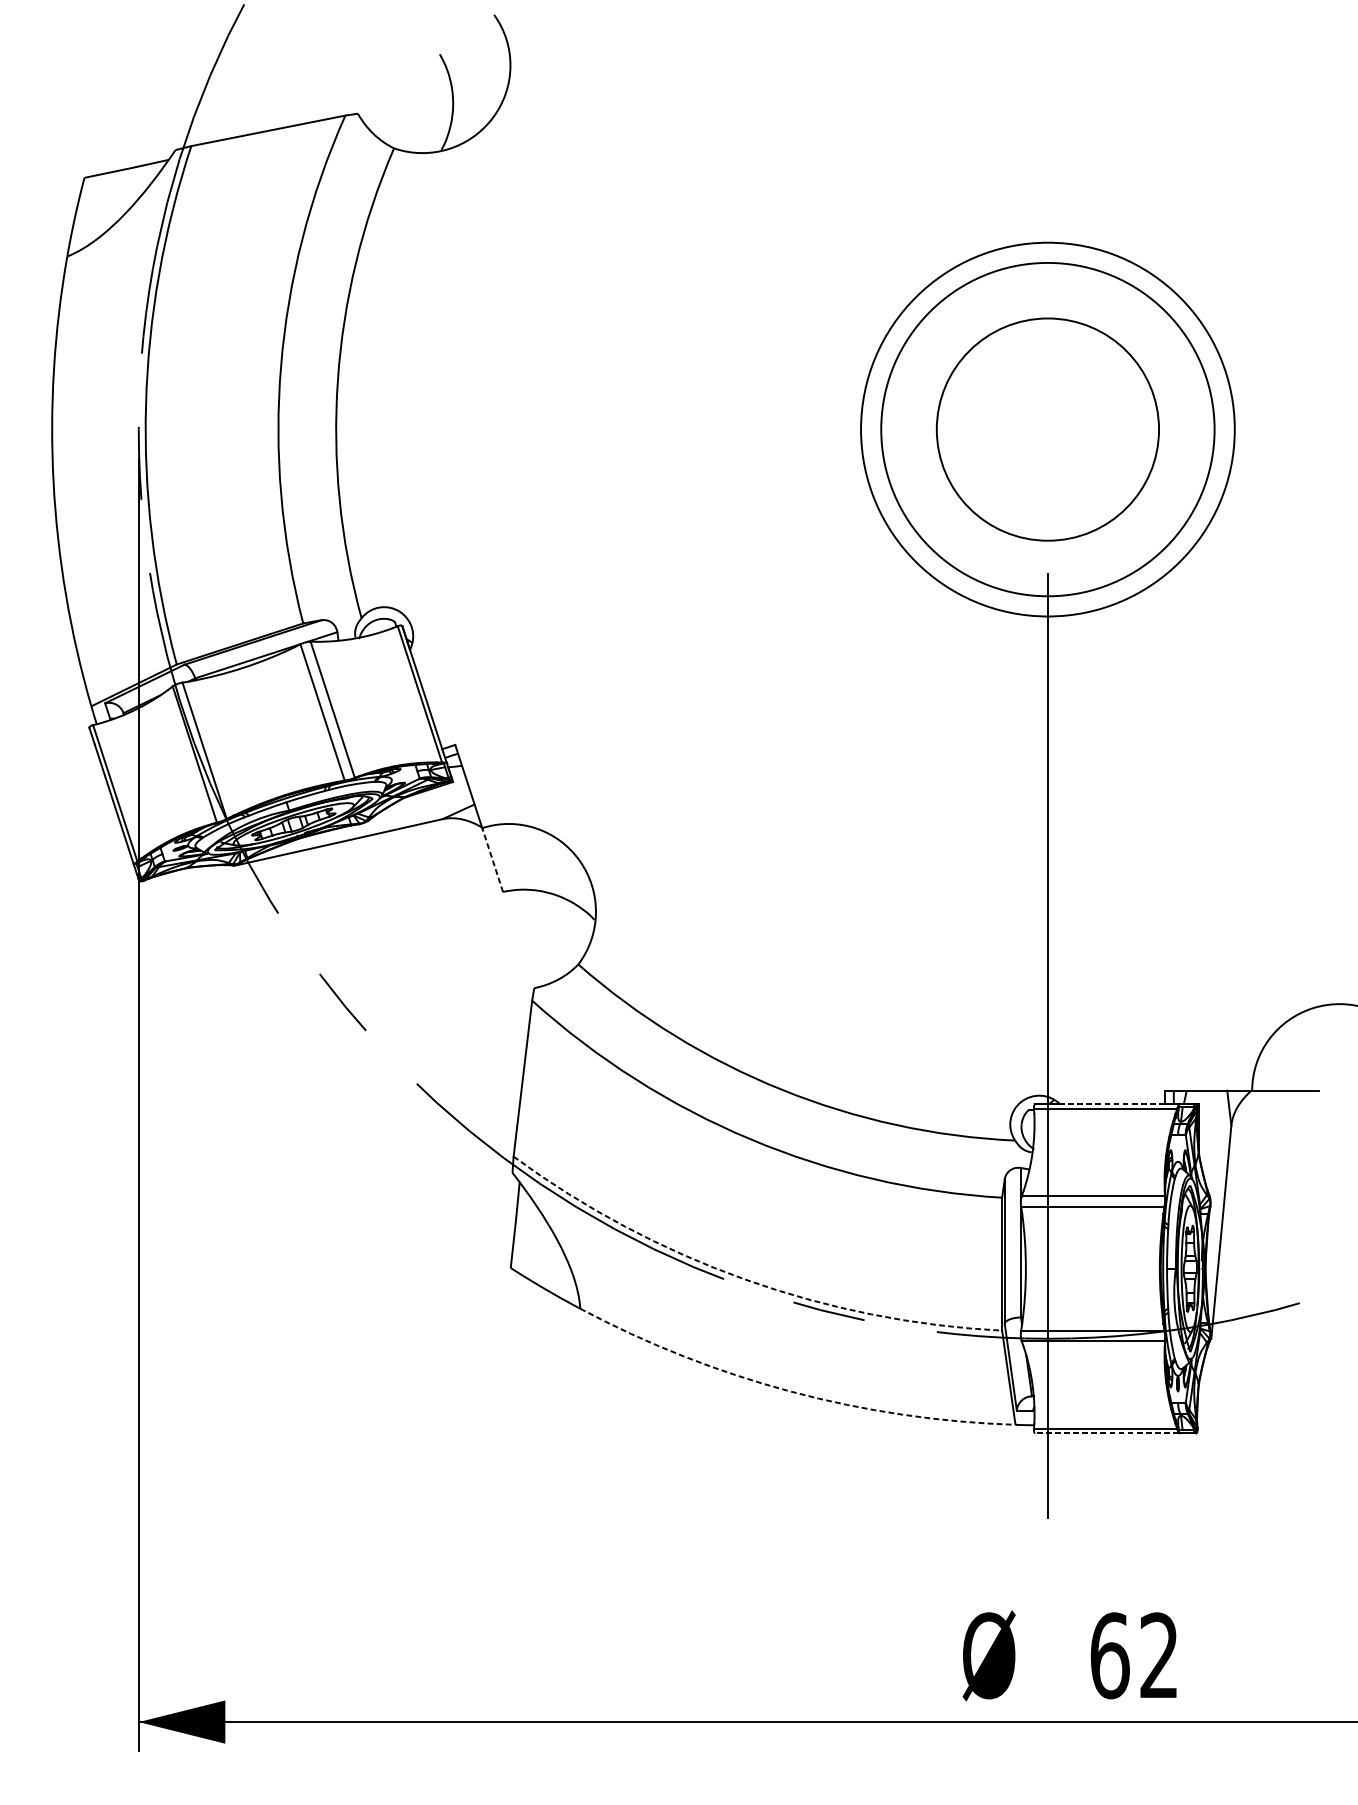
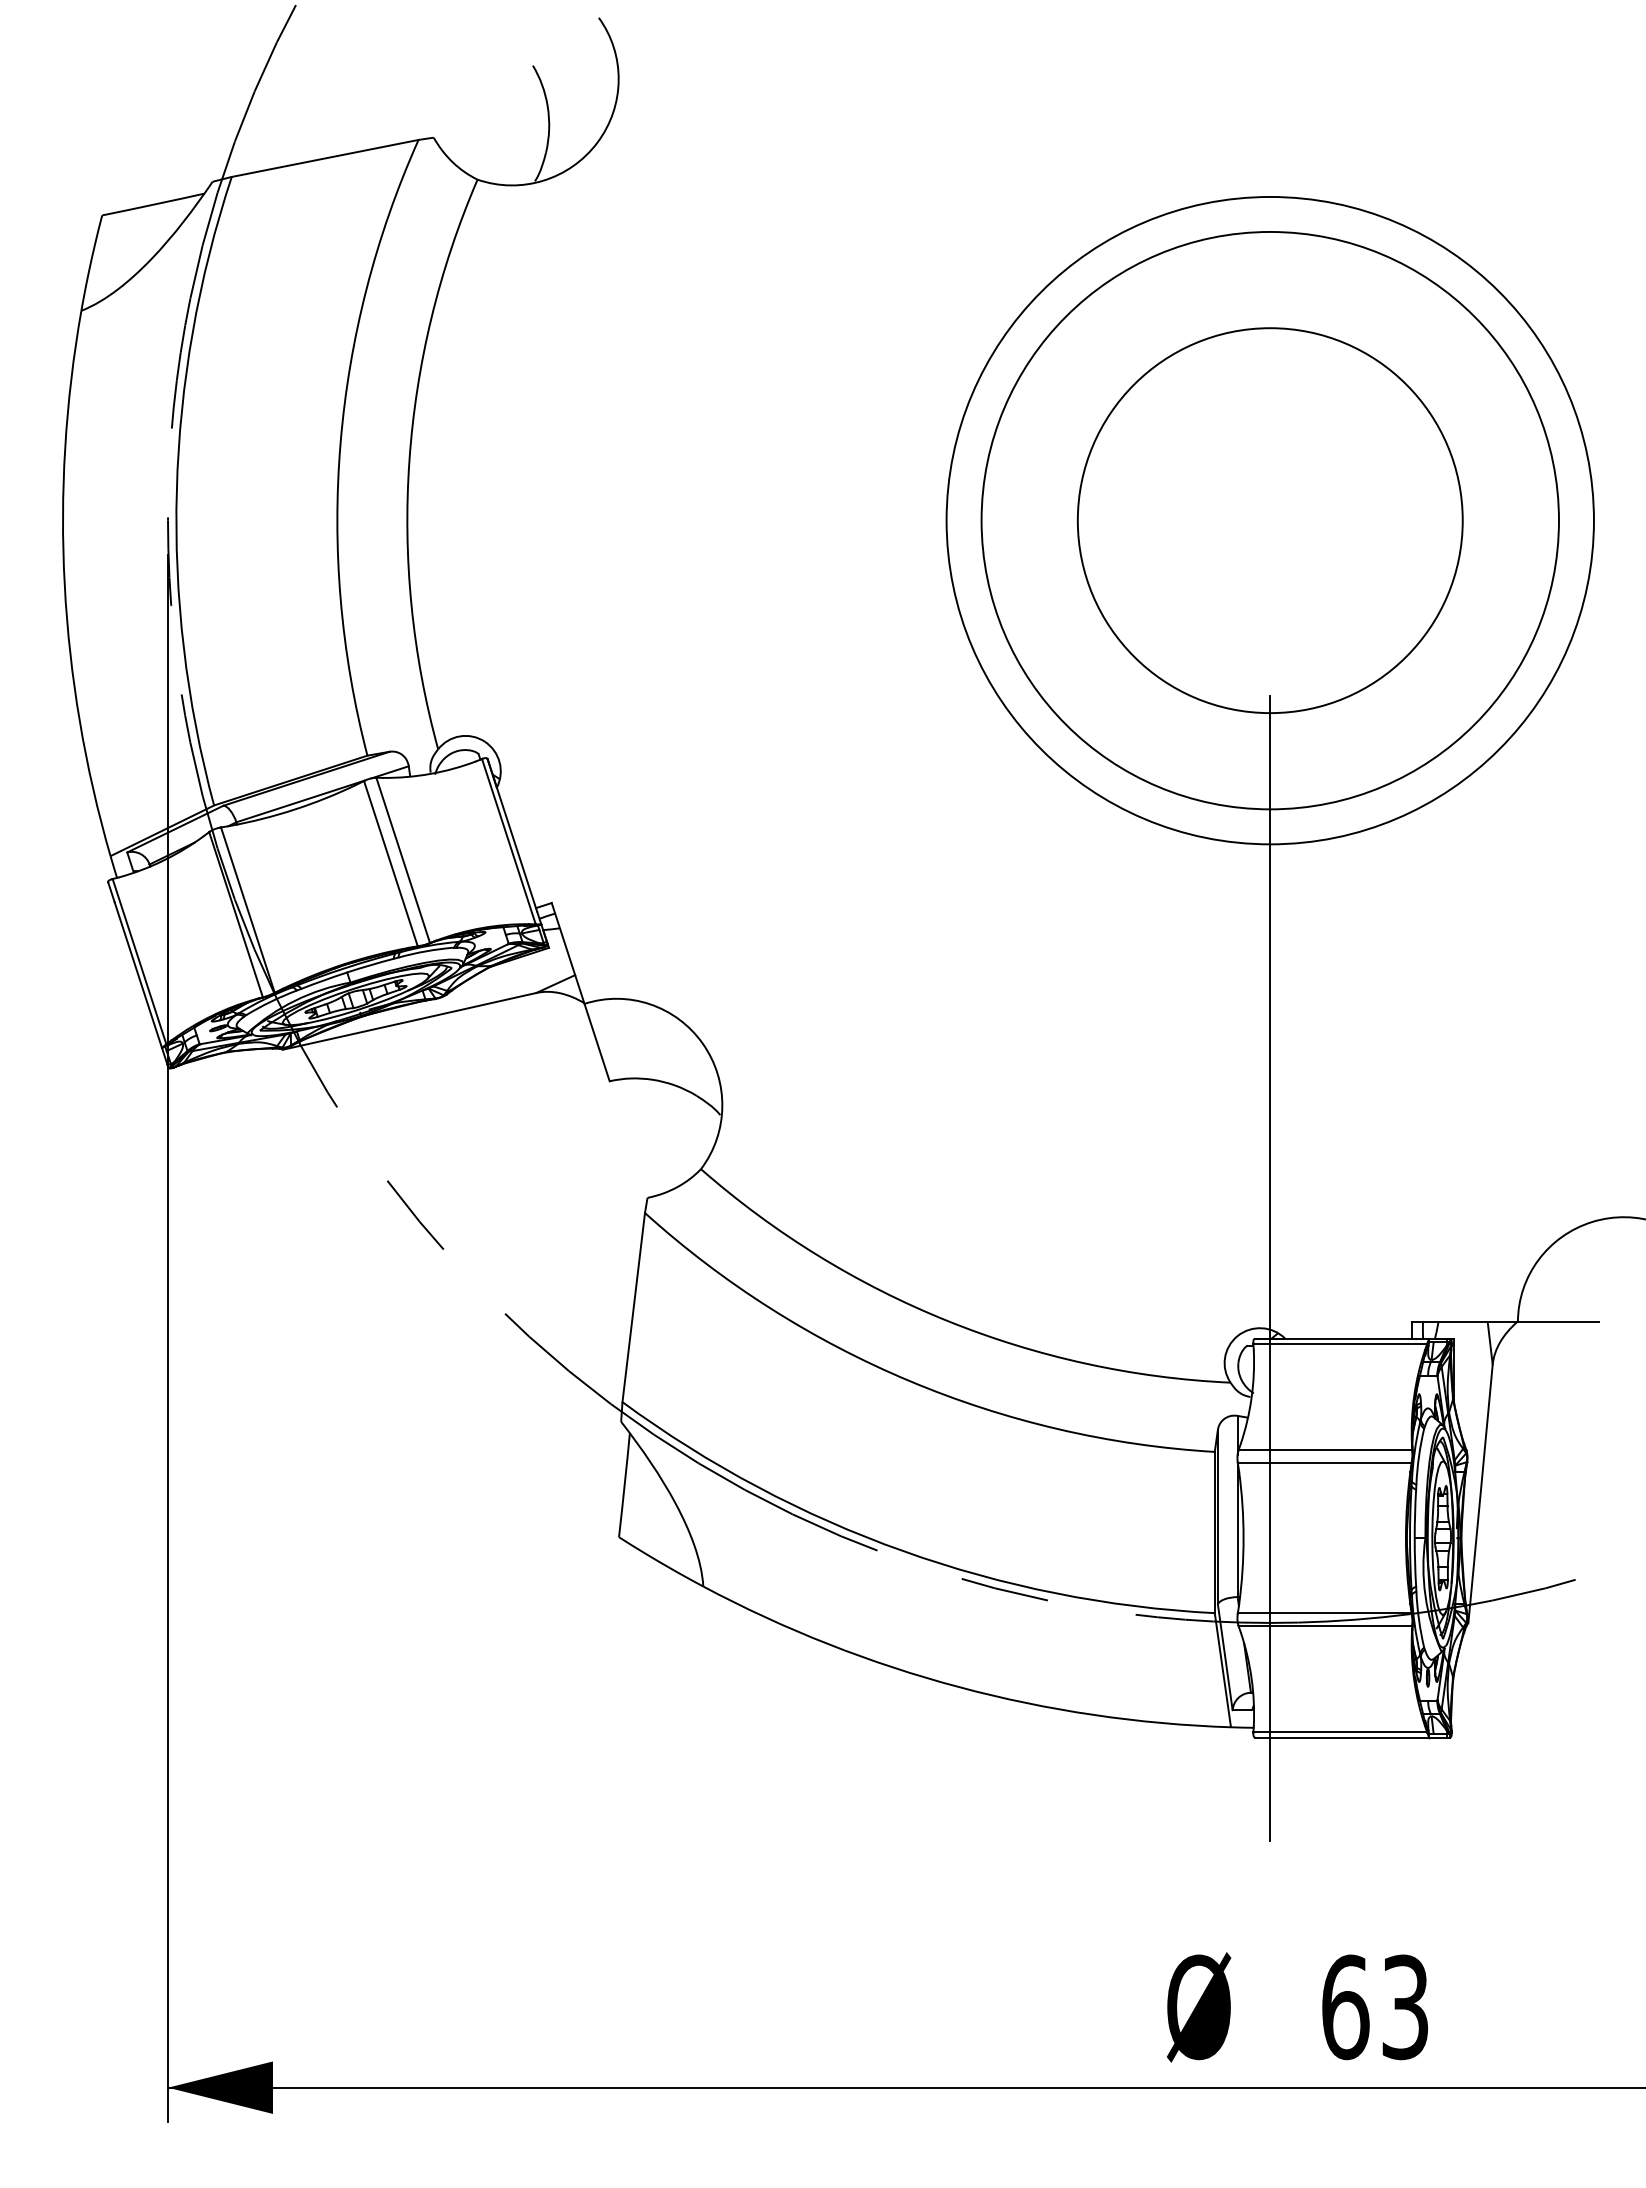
circle: (1047, 429) -> (1269, 520), size x1.43
circle: (1047, 429) -> (1269, 520), size x1.43
circle: (1047, 429) -> (1269, 520), size x1.43
line: (493, 860) -> (597, 1042), dashed -> solid
line: (1112, 1104) -> (1348, 1338), dashed -> solid
arc: (745, 1279) -> (903, 1551), dashed -> solid
arc: (791, 1392) -> (959, 1687), dashed -> solid
line: (1107, 1433) -> (1342, 1737), dashed -> solid
text: (1159, 1655) -> (1405, 2007), 62 -> 63

